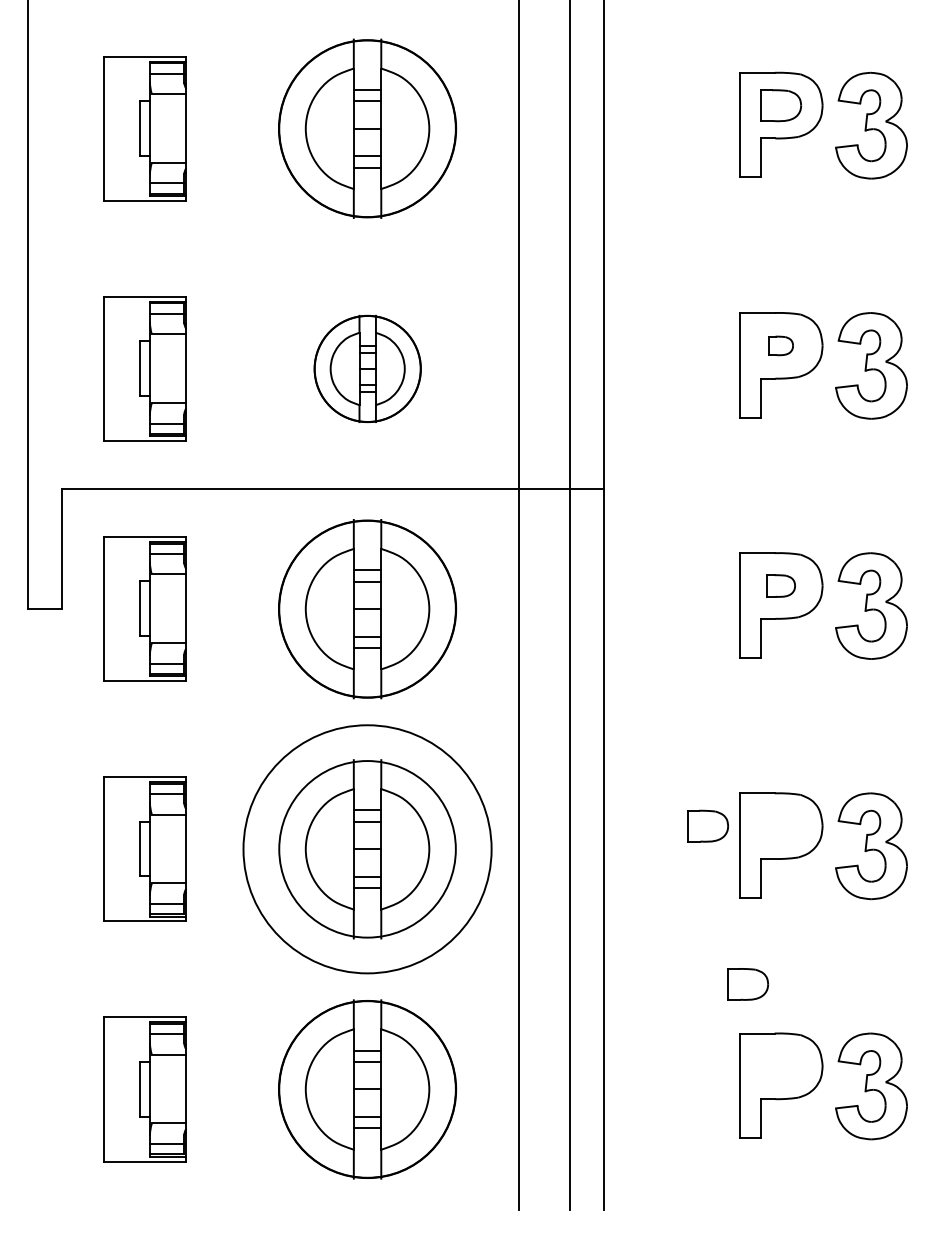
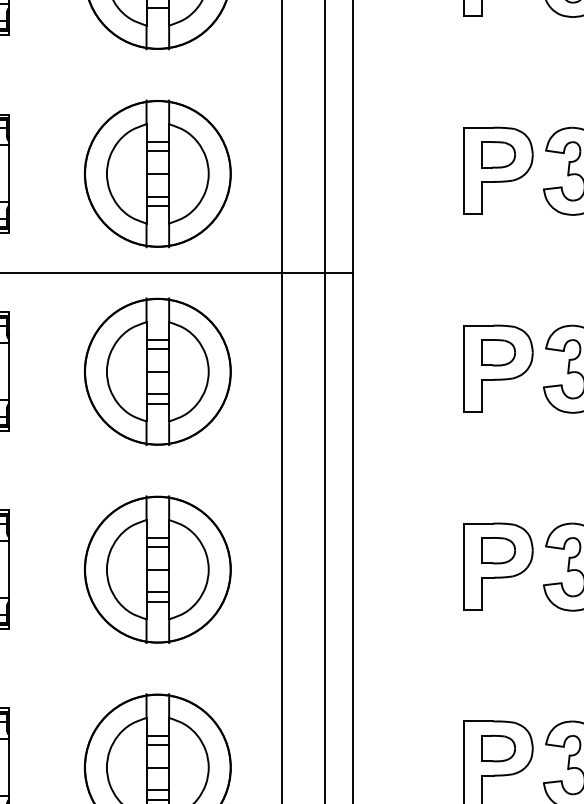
part: (780, 345) -> (498, 154), size x1.67
part: (367, 368) -> (157, 173), size x1.67
part: (780, 585) -> (498, 352), size x1.43
part: (707, 825) -> (498, 550), moved
circle: (367, 848) -> (157, 569), size x0.71
part: (747, 984) -> (498, 748), moved

